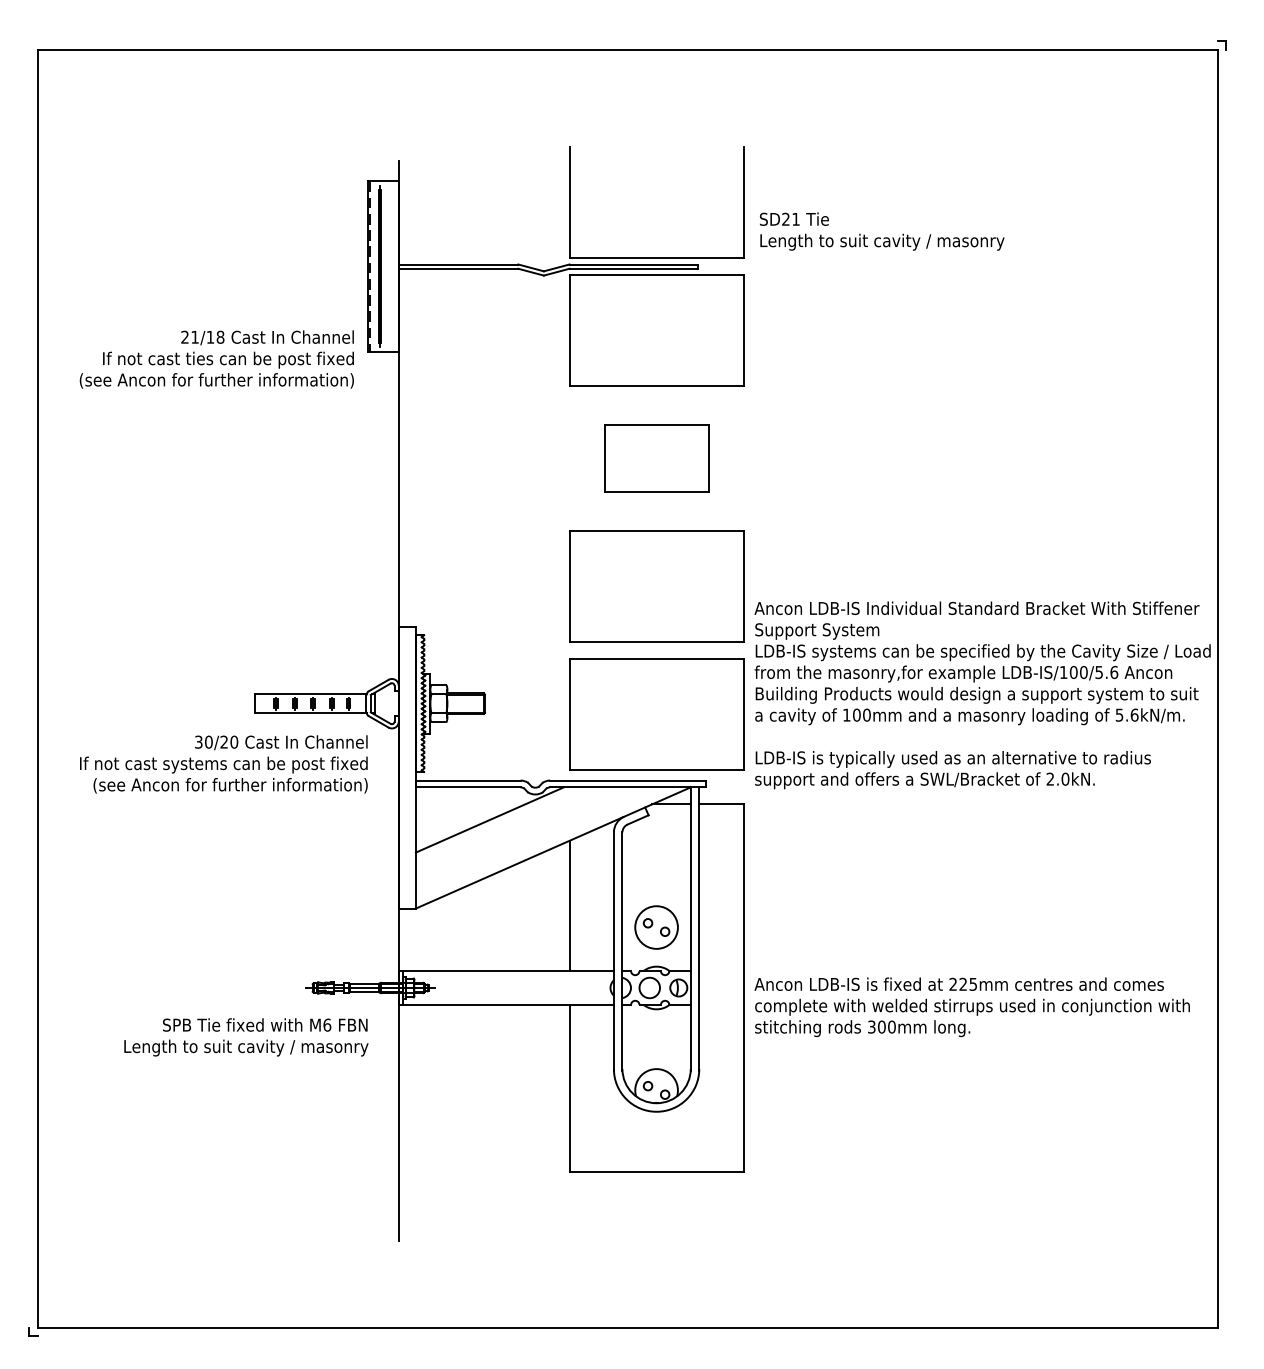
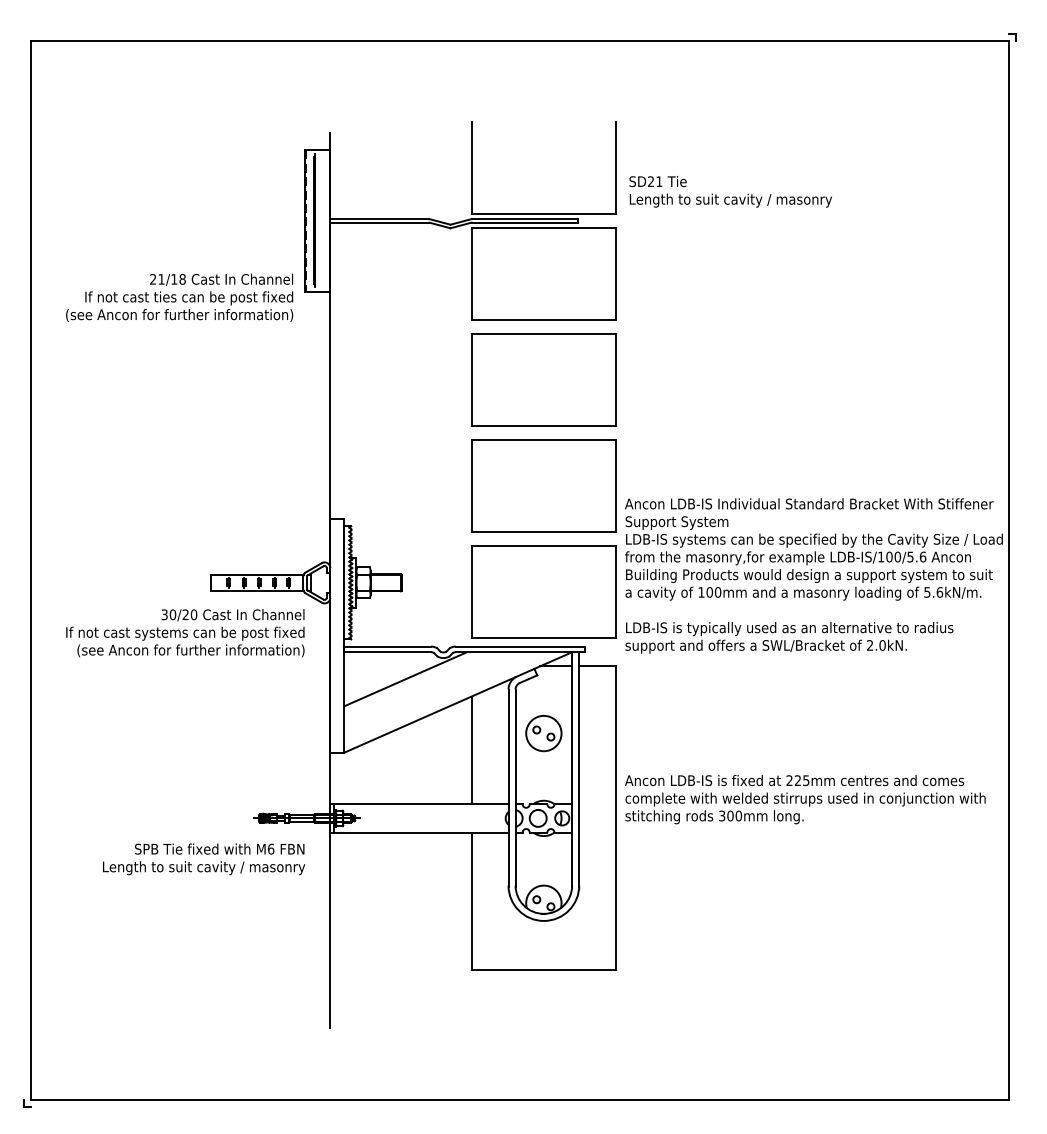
part: (656, 458) -> (543, 379), size x1.67
part: (656, 927) -> (543, 733), moved
text: (971, 1007) -> (804, 799), moved

